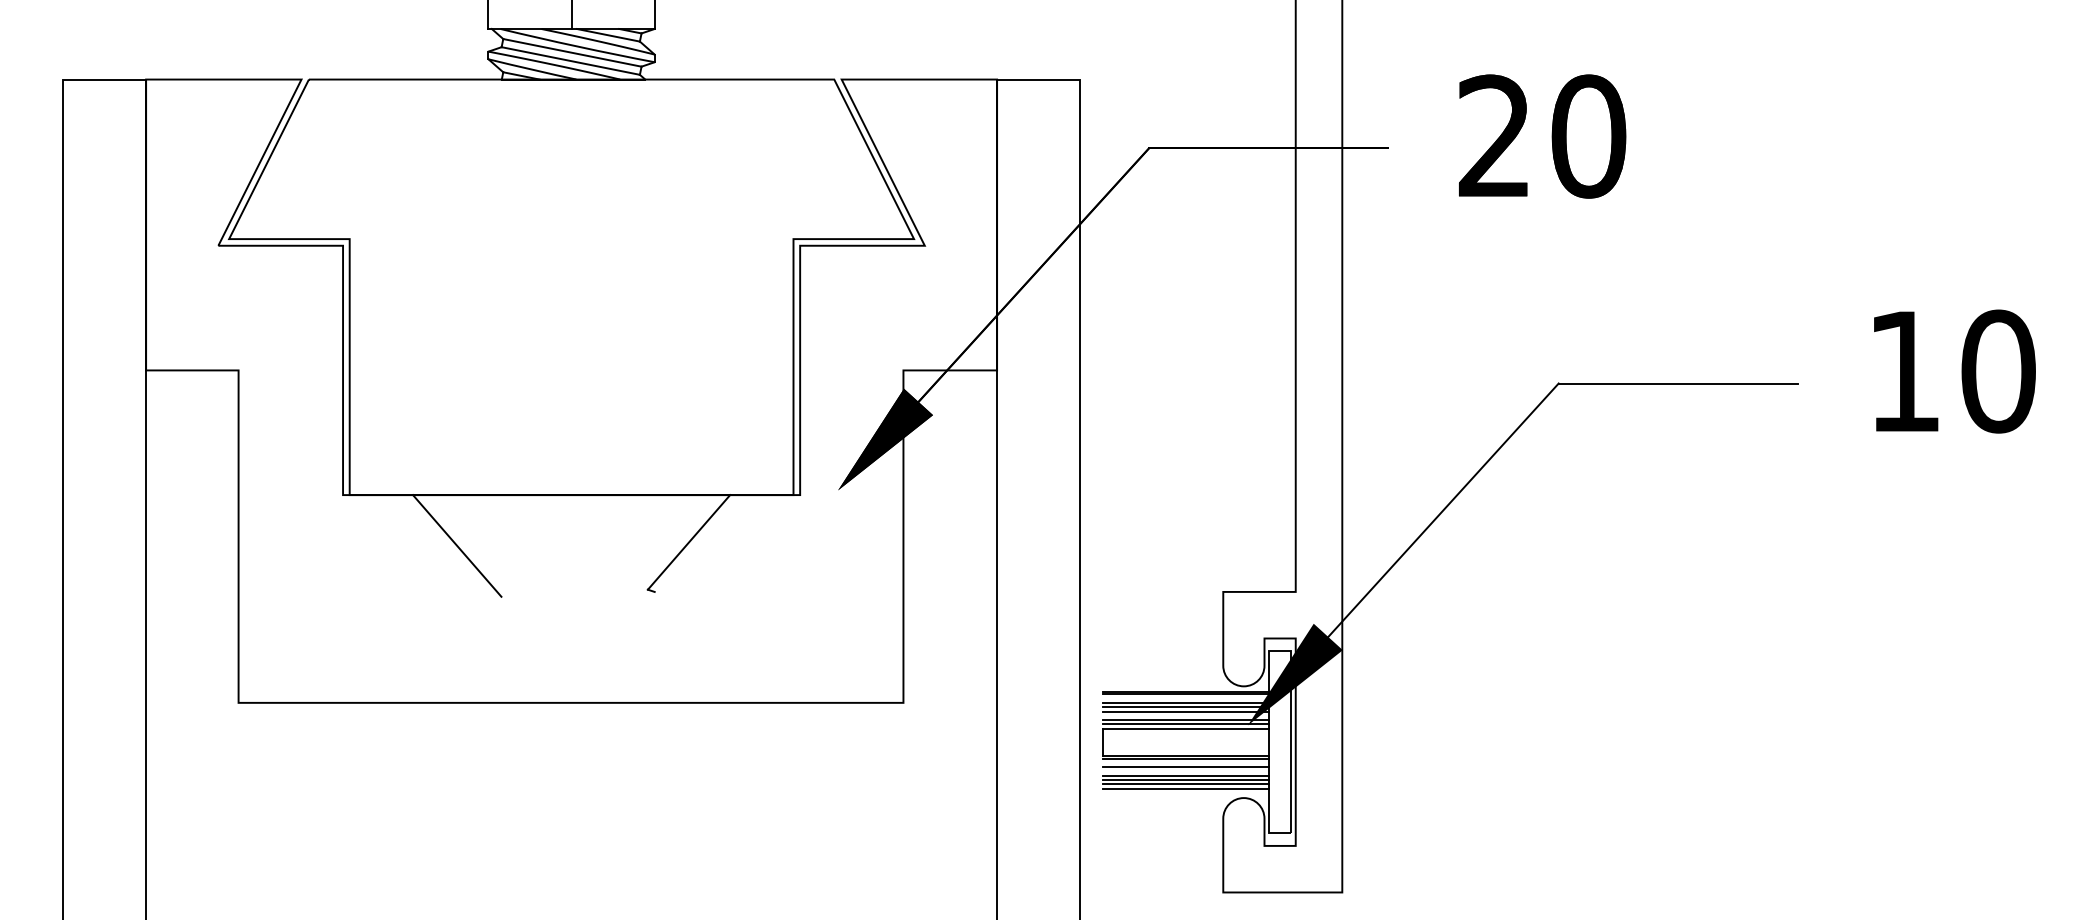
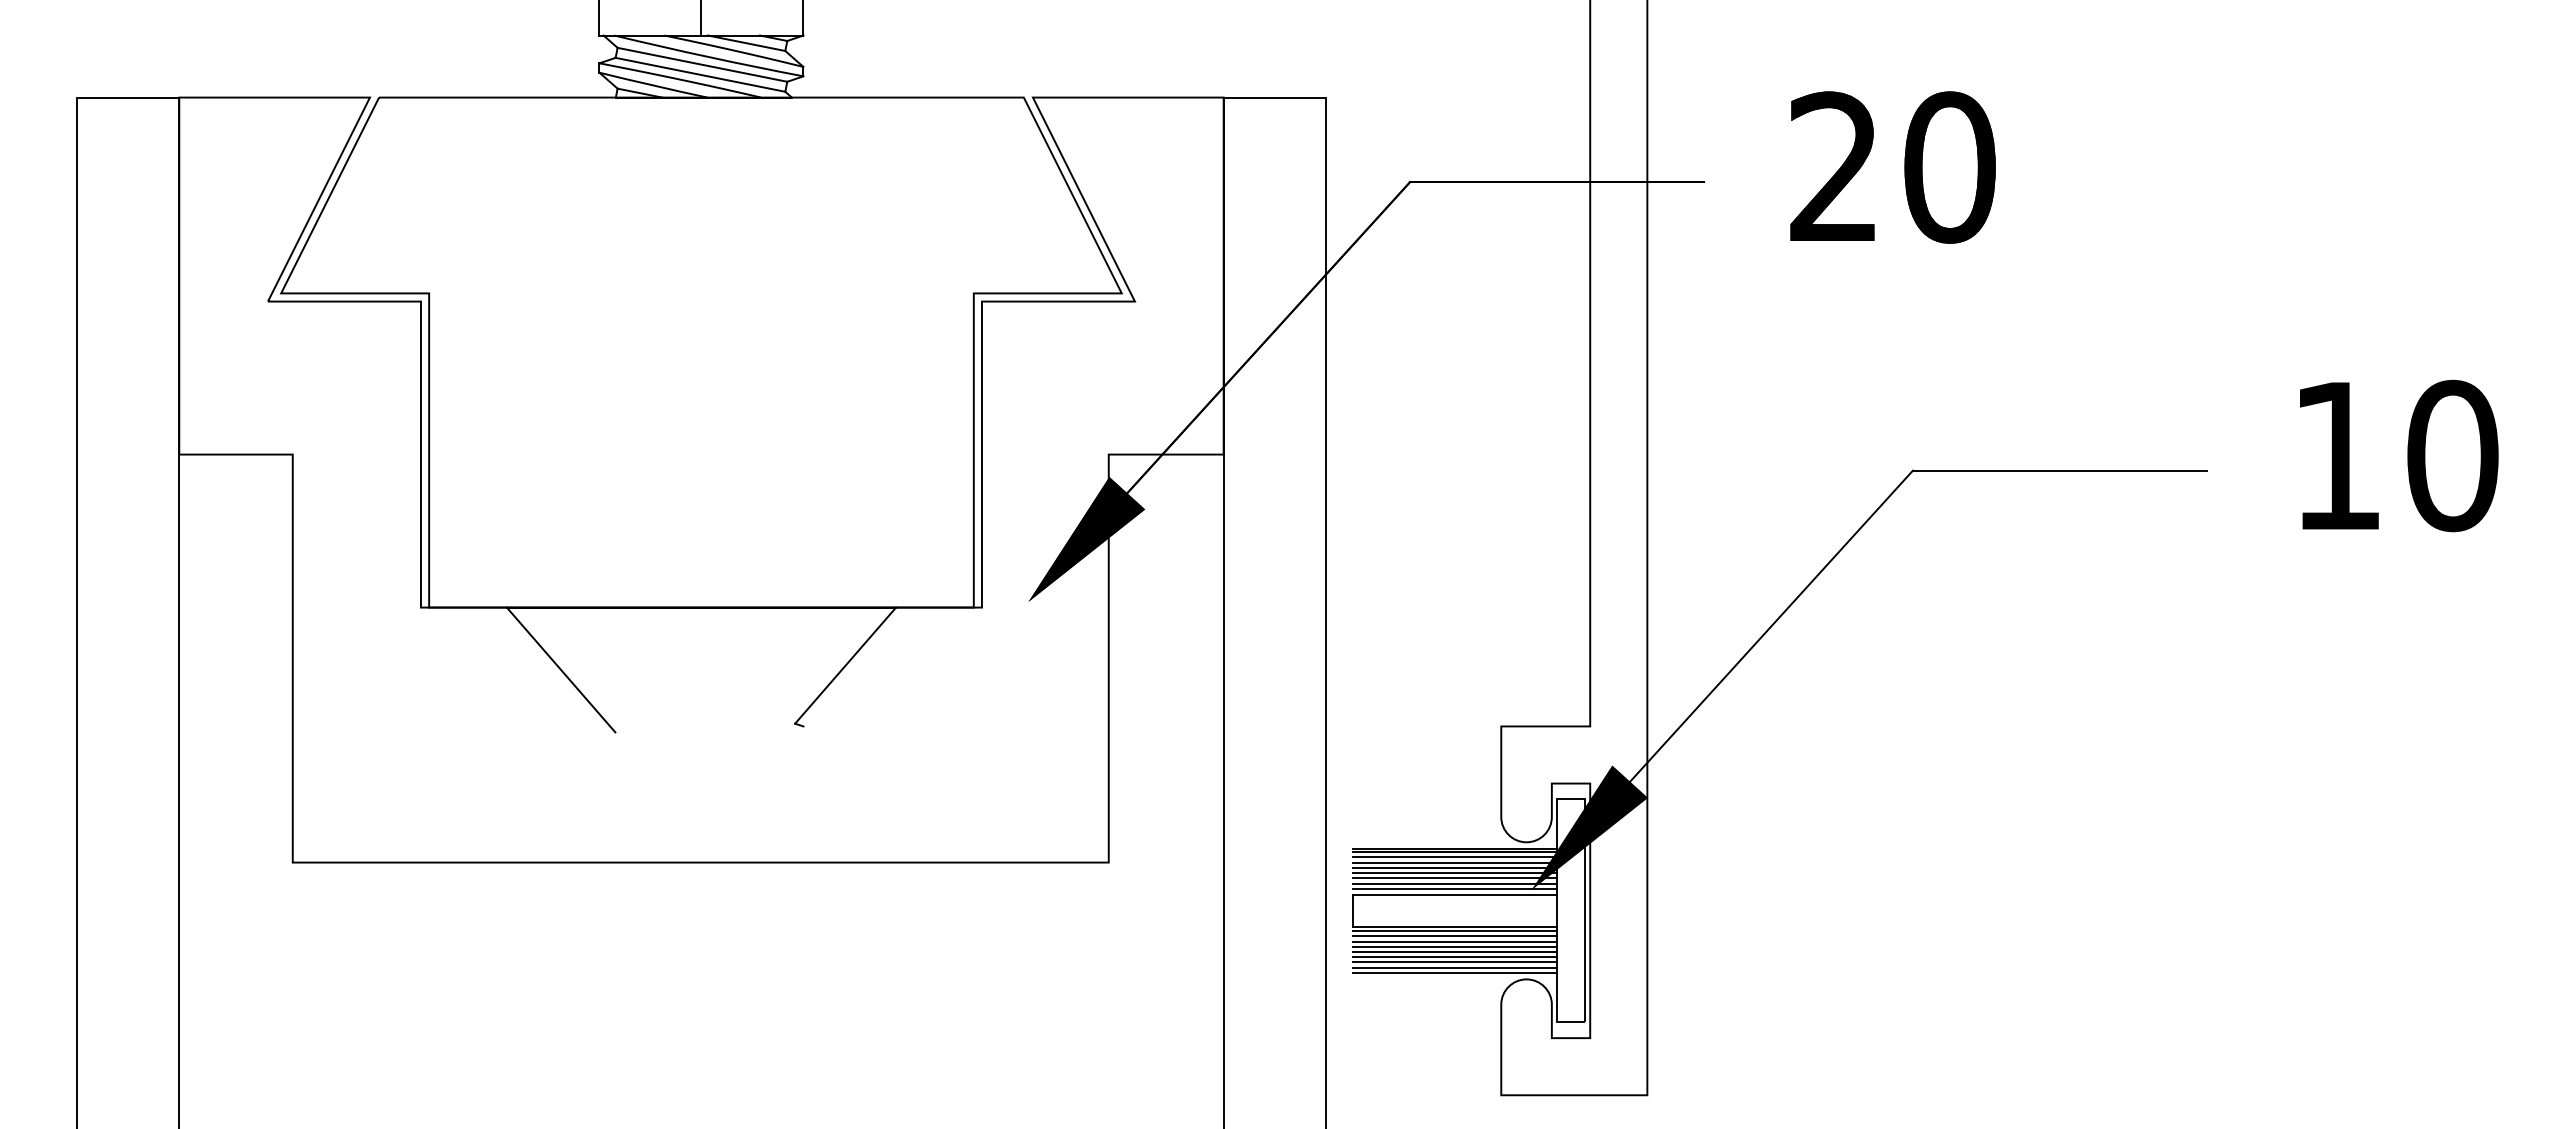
line: (1185, 698) -> (1455, 857), added
line: (1185, 715) -> (1455, 878), added
line: (1185, 763) -> (1455, 936), added
line: (1185, 771) -> (1455, 946), added
line: (1185, 793) -> (1455, 973), added

